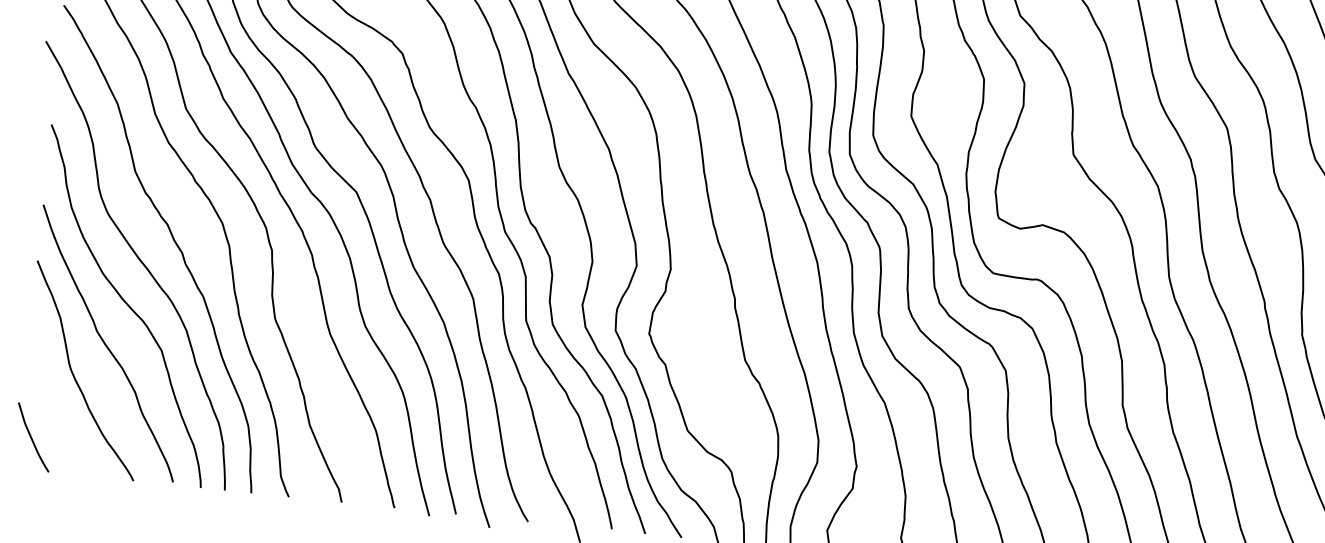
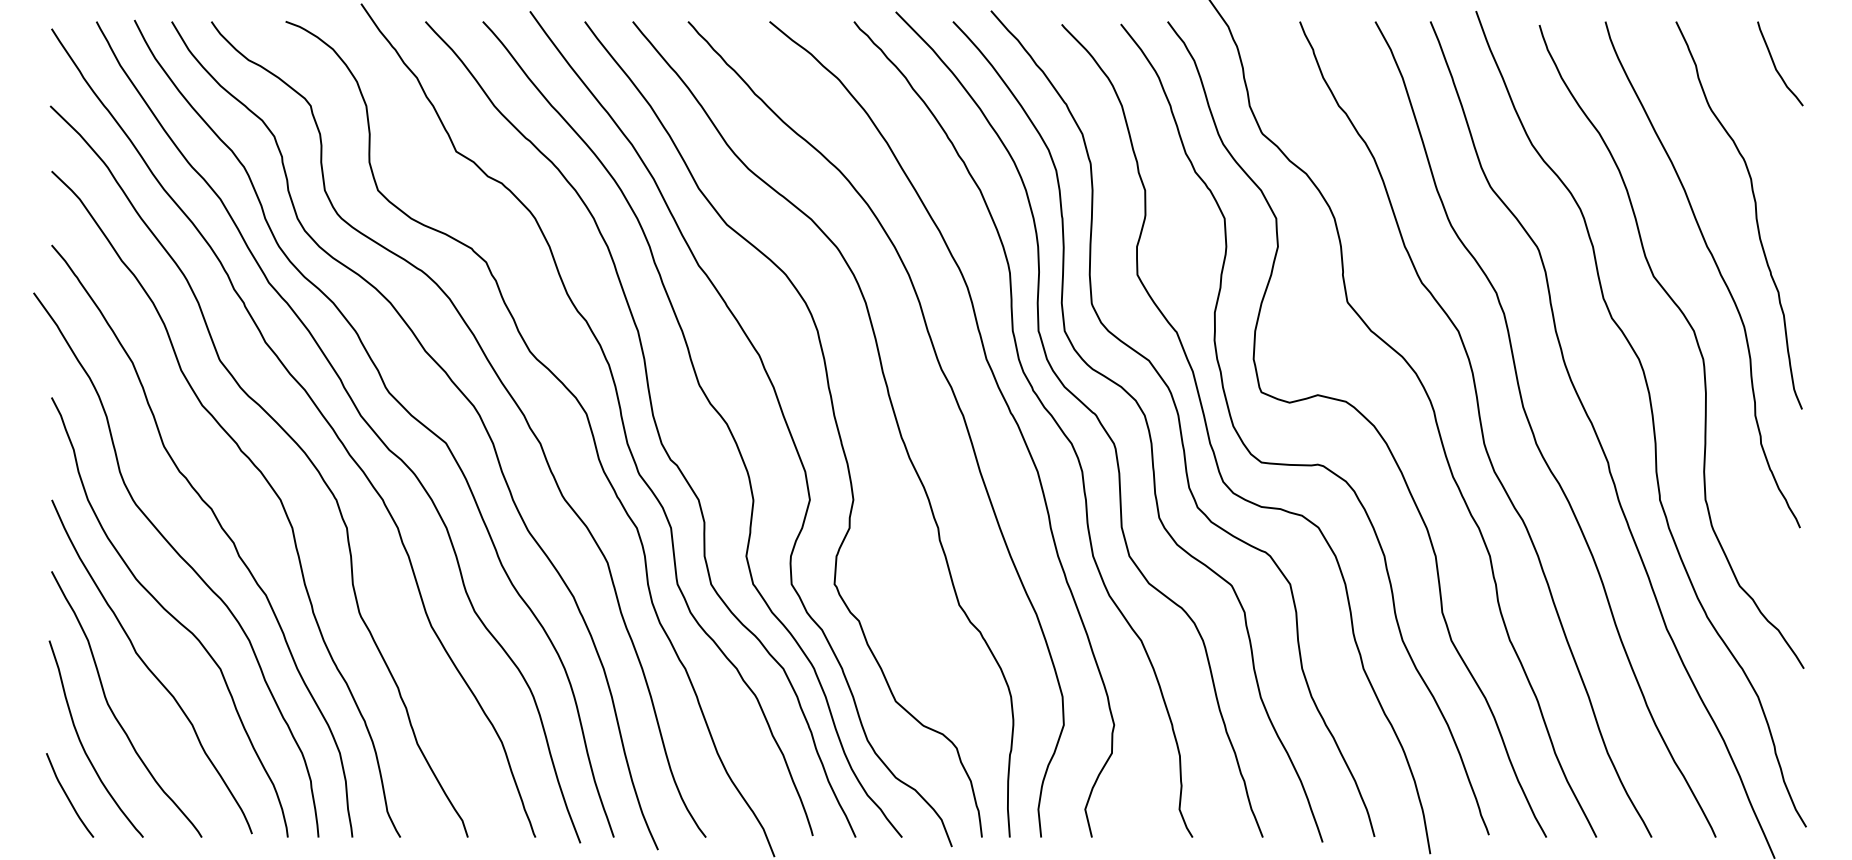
curve: (48, 399) -> (83, 745), added

